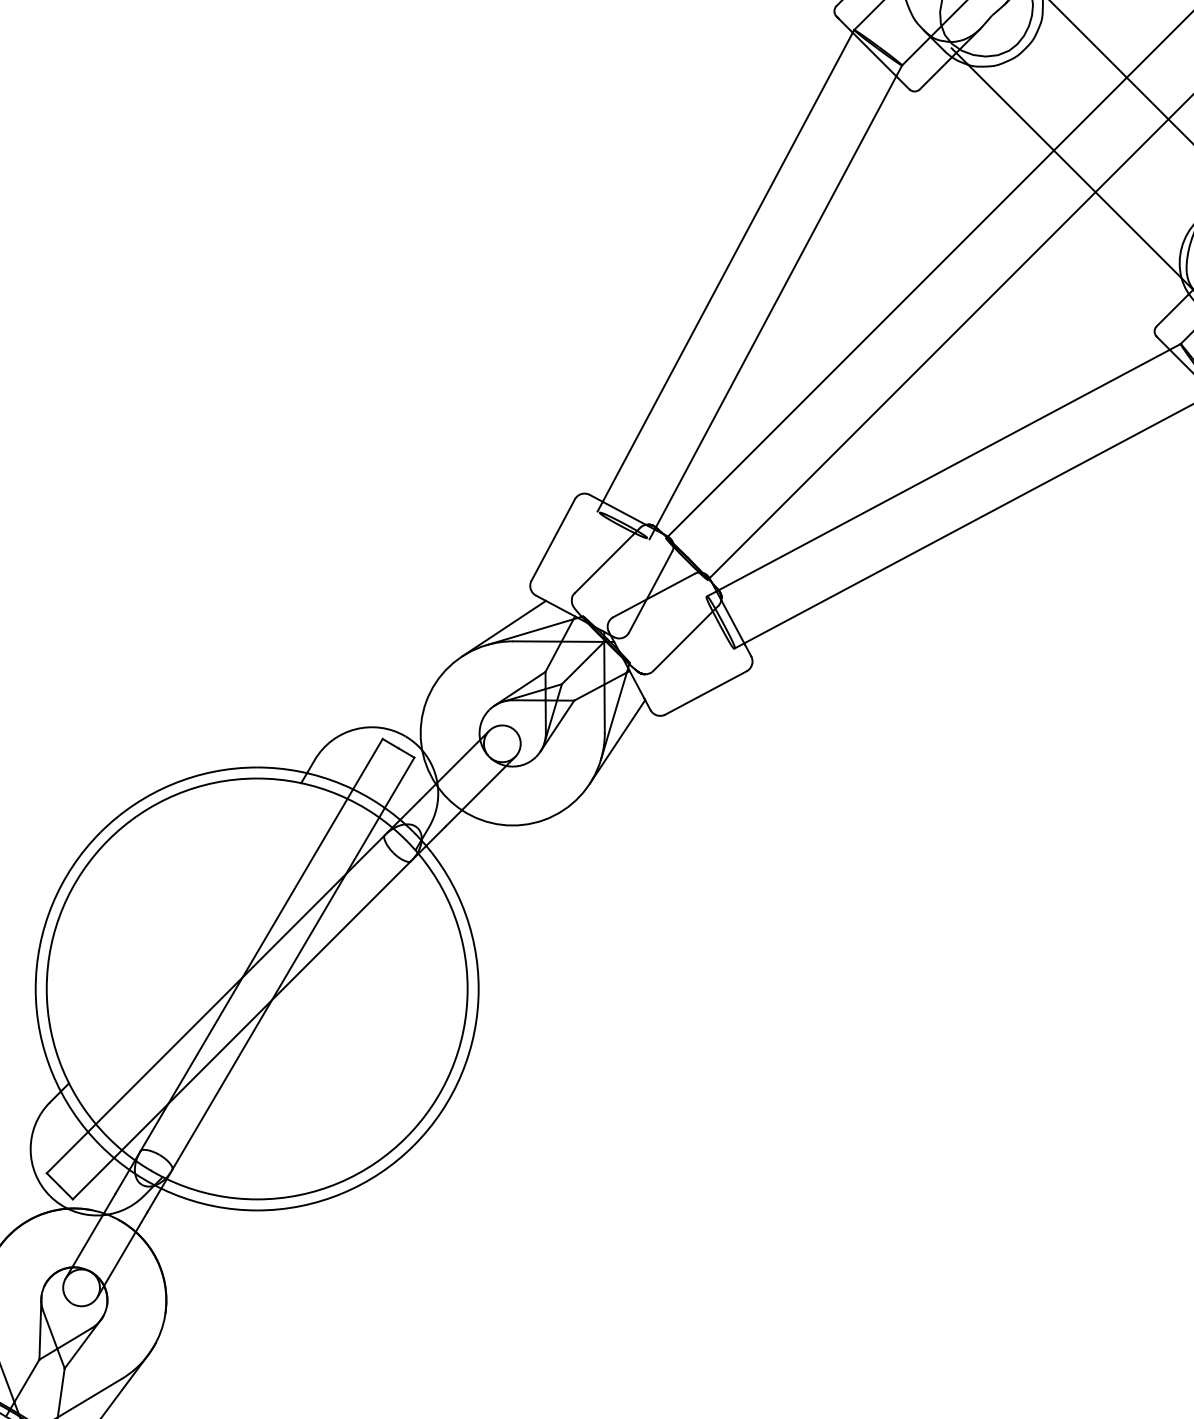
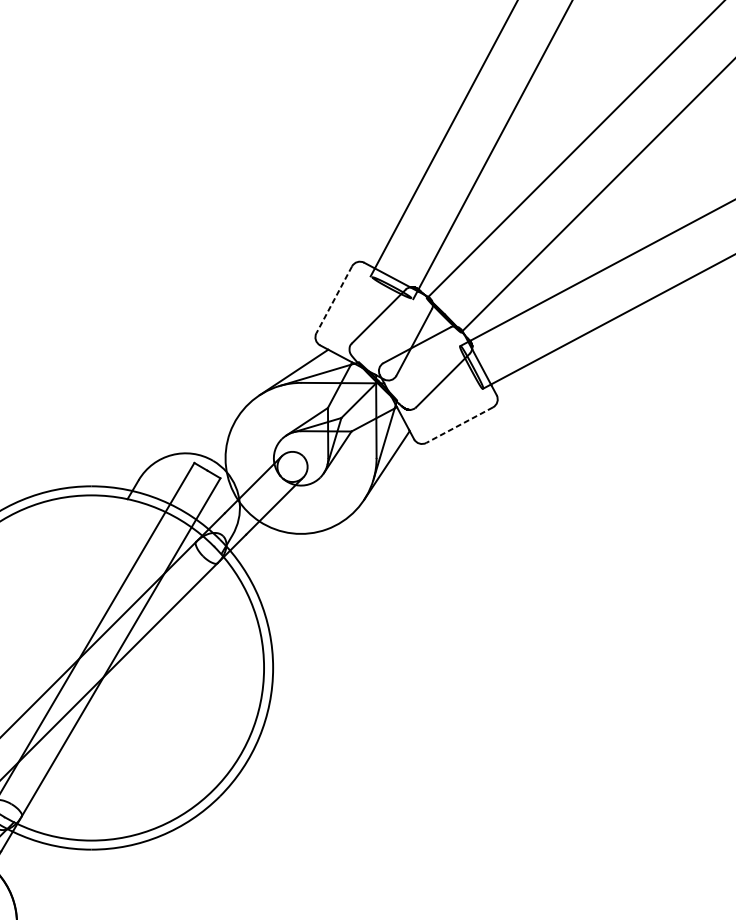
line: (552, 540) -> (333, 300), solid -> dashed
line: (705, 693) -> (459, 425), solid -> dashed

